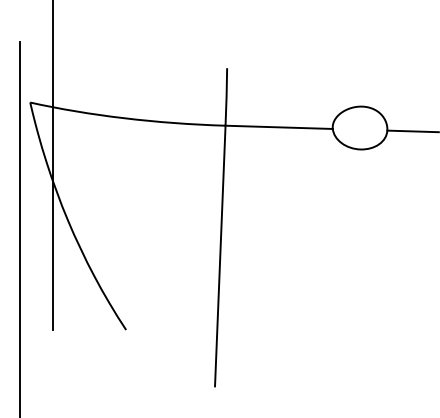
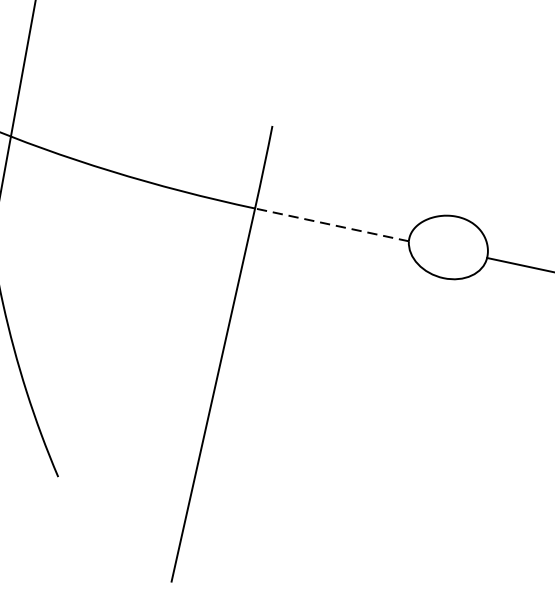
line: (279, 127) -> (332, 225), solid -> dashed

